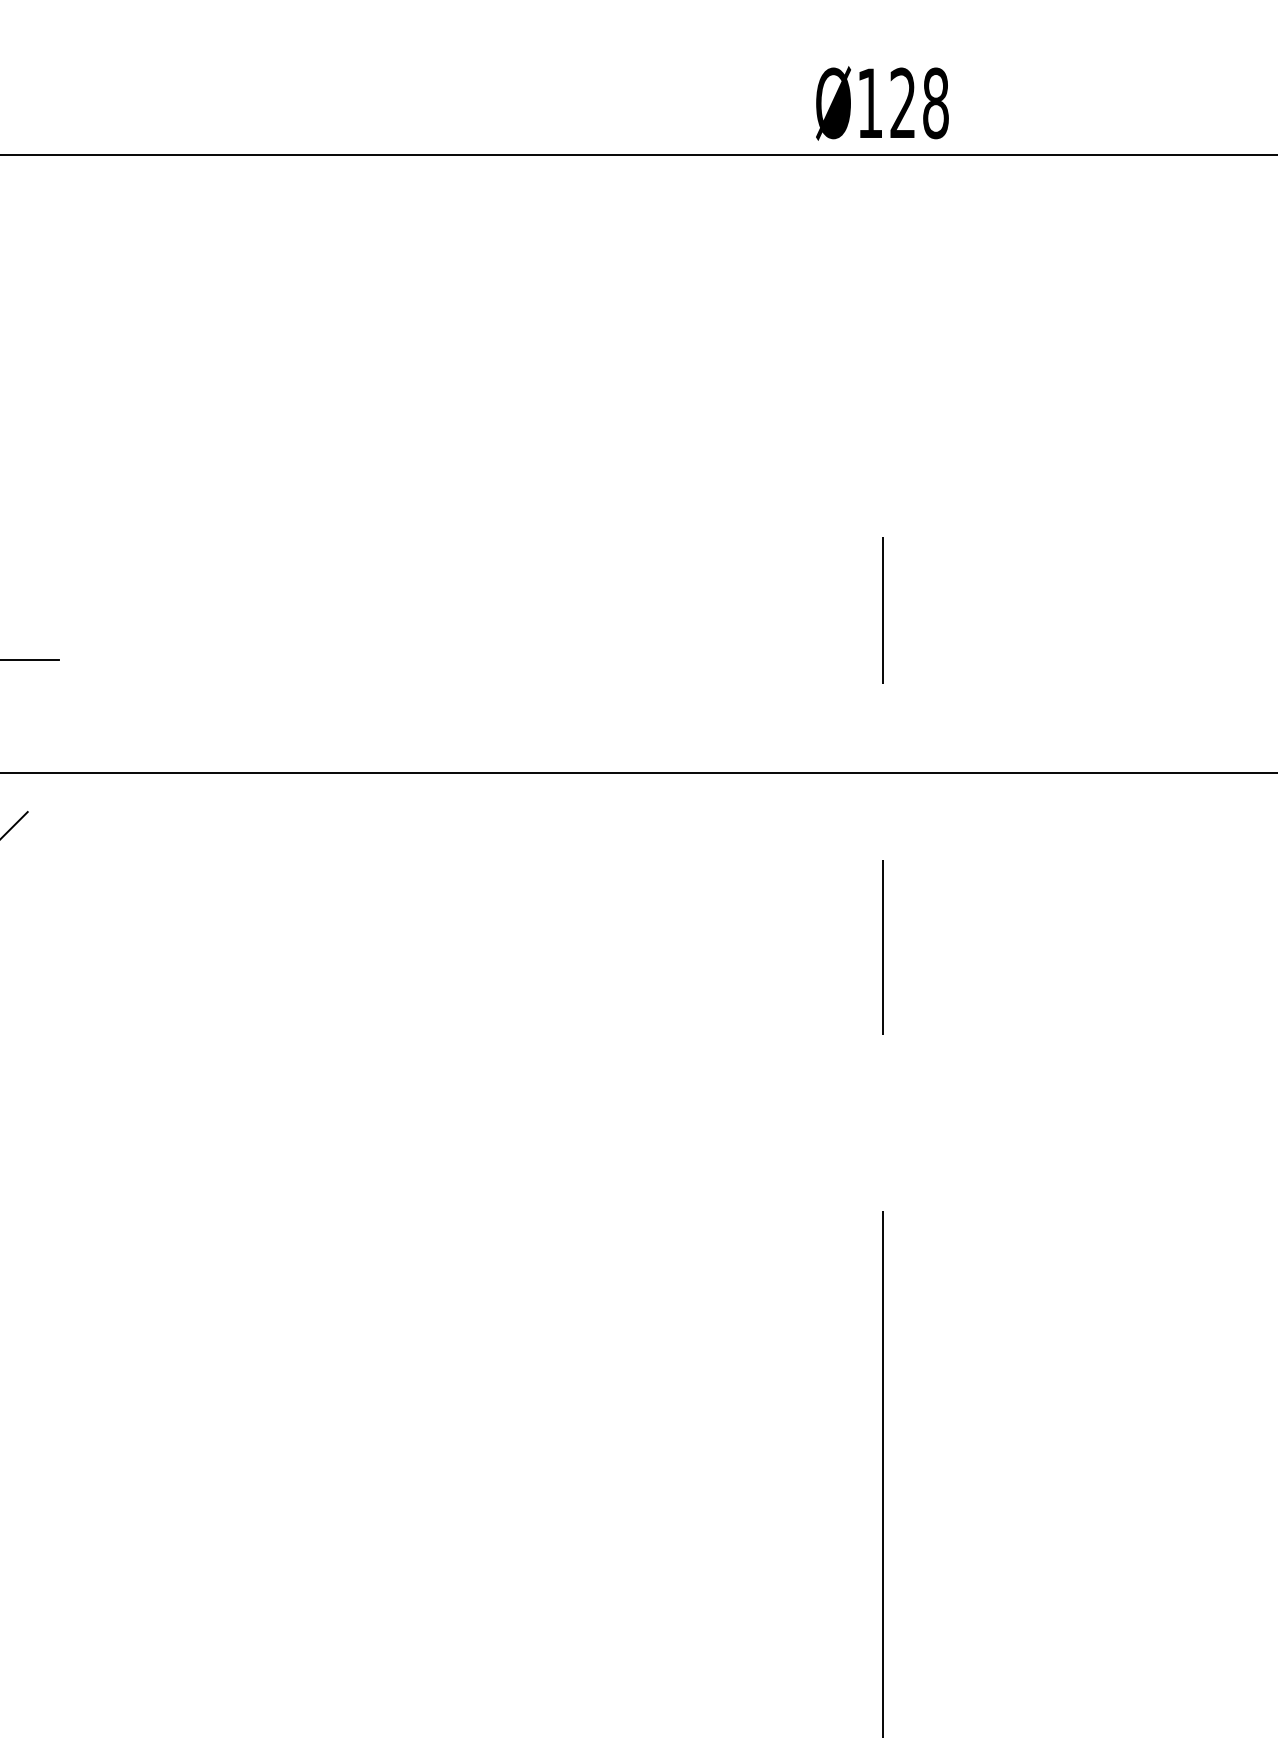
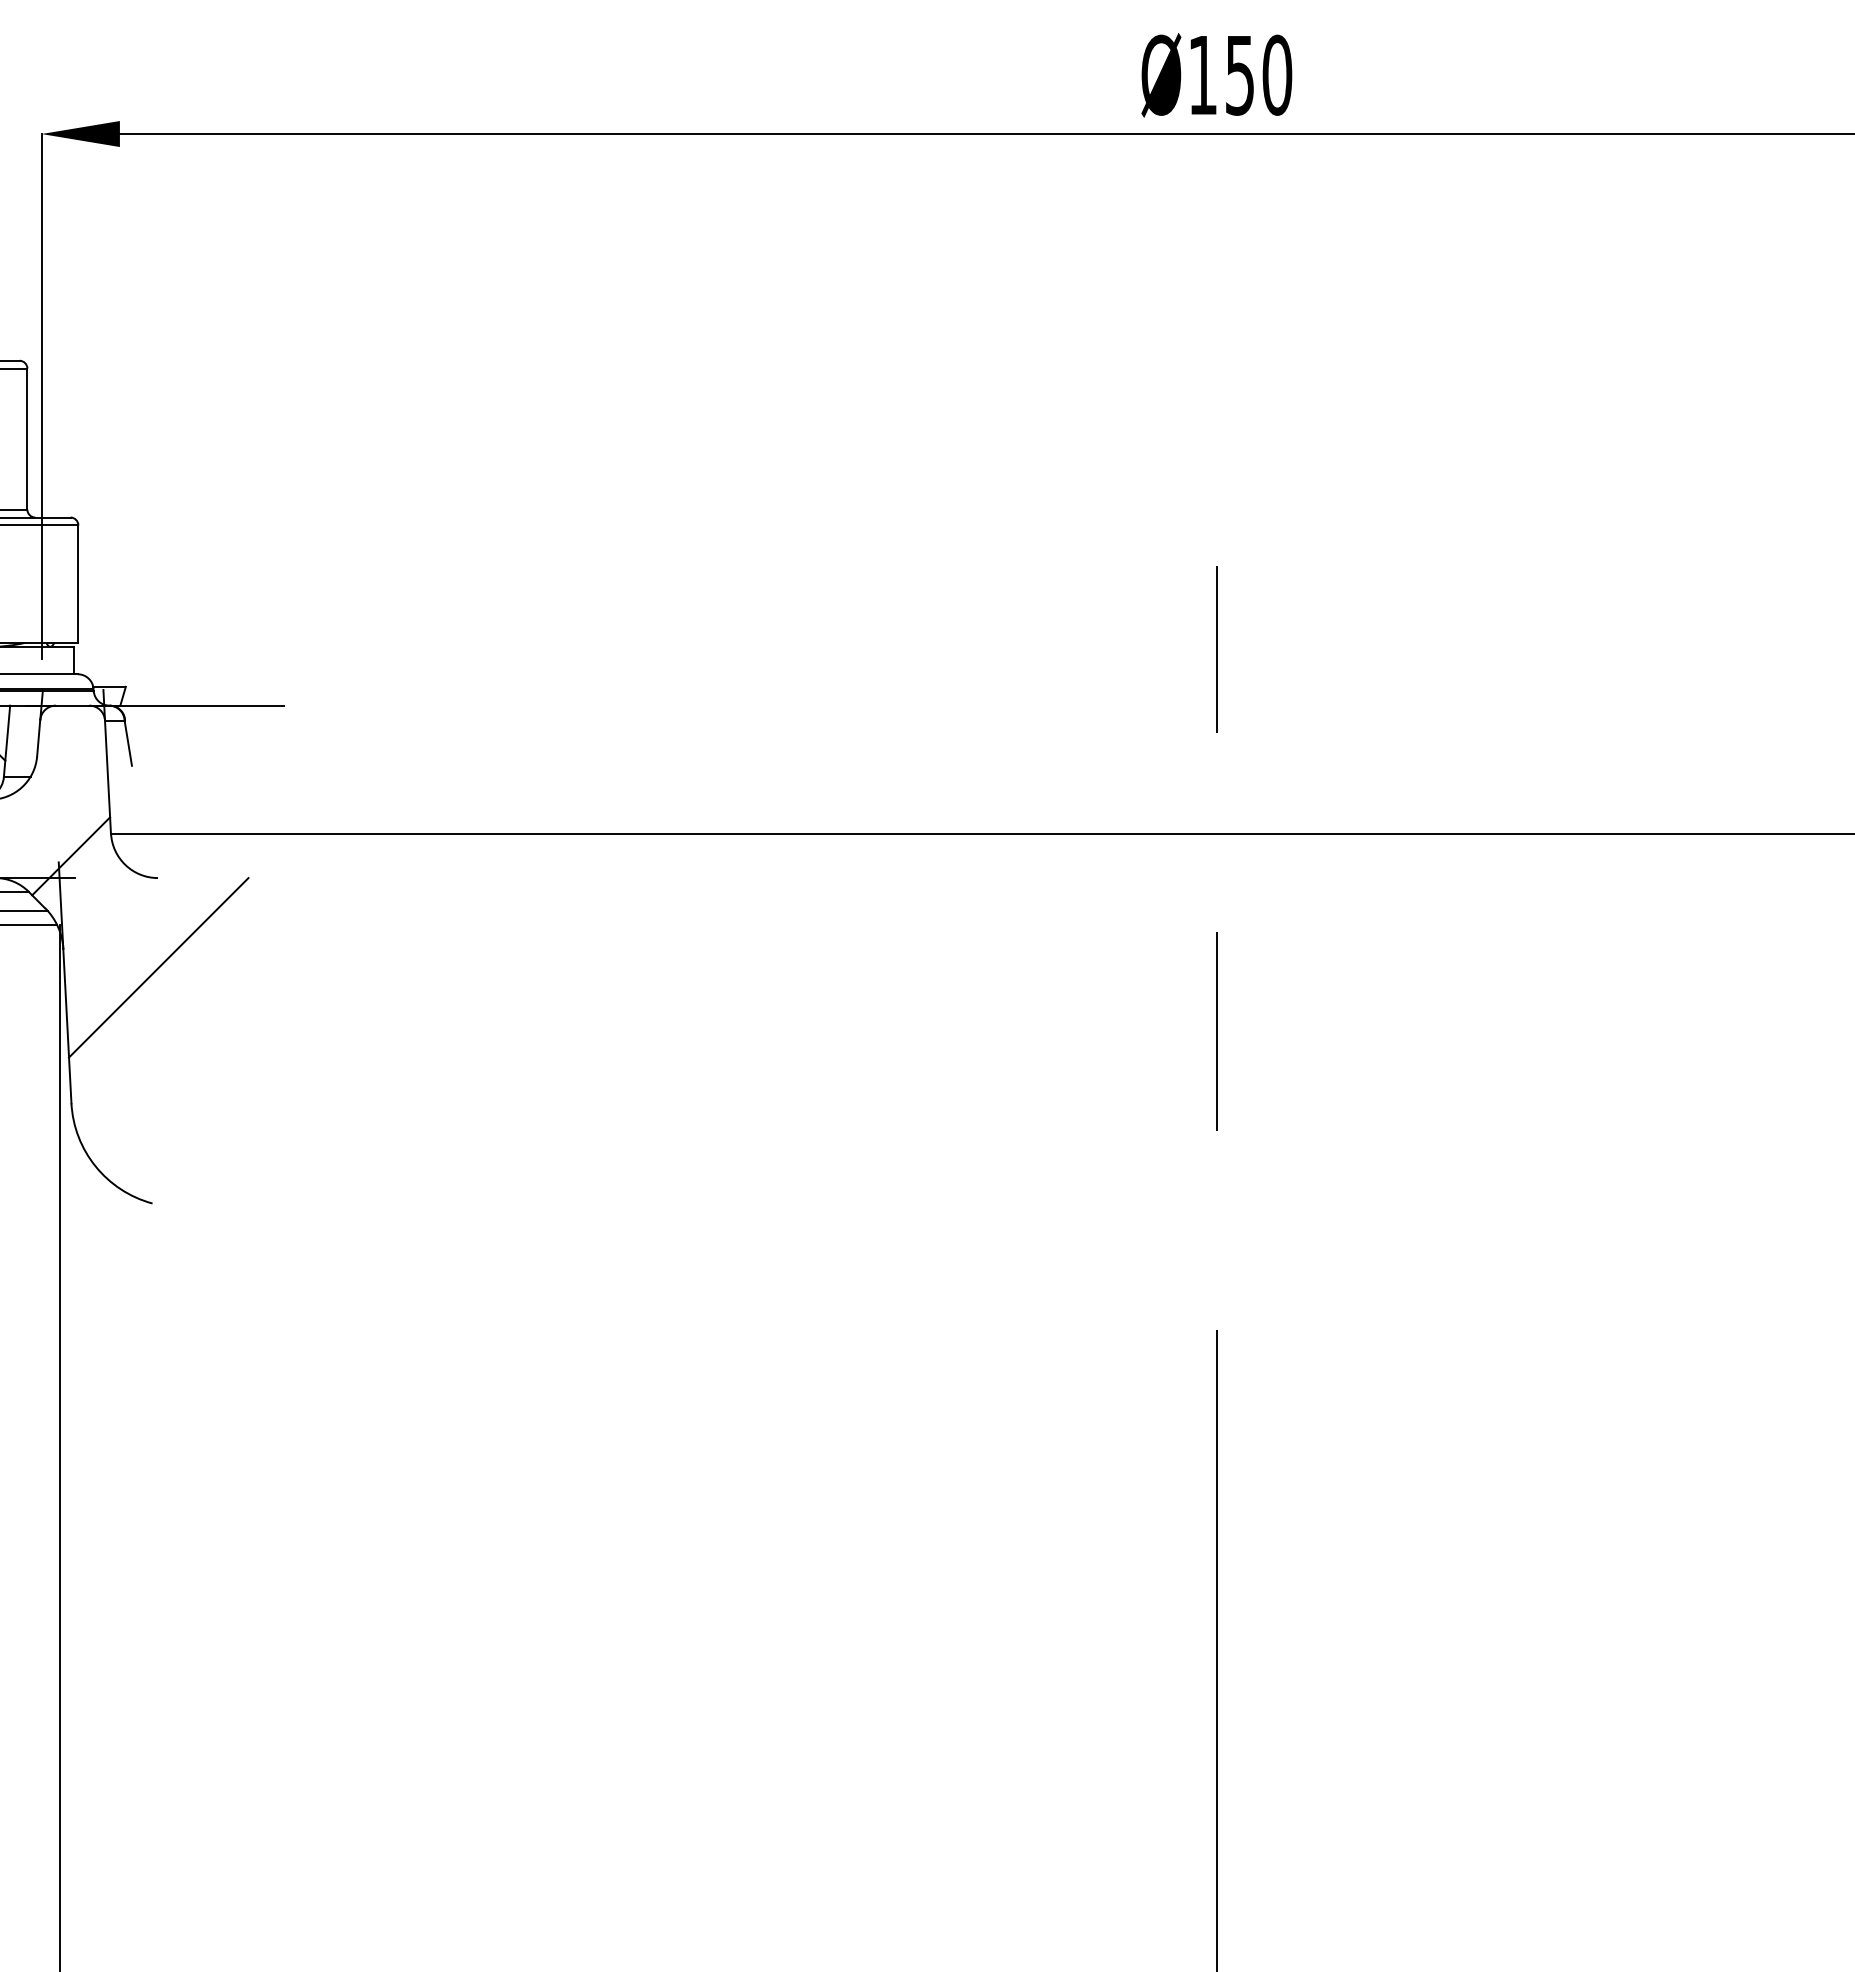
text: (920, 102) -> (1259, 74), Ø128 -> Ø150

